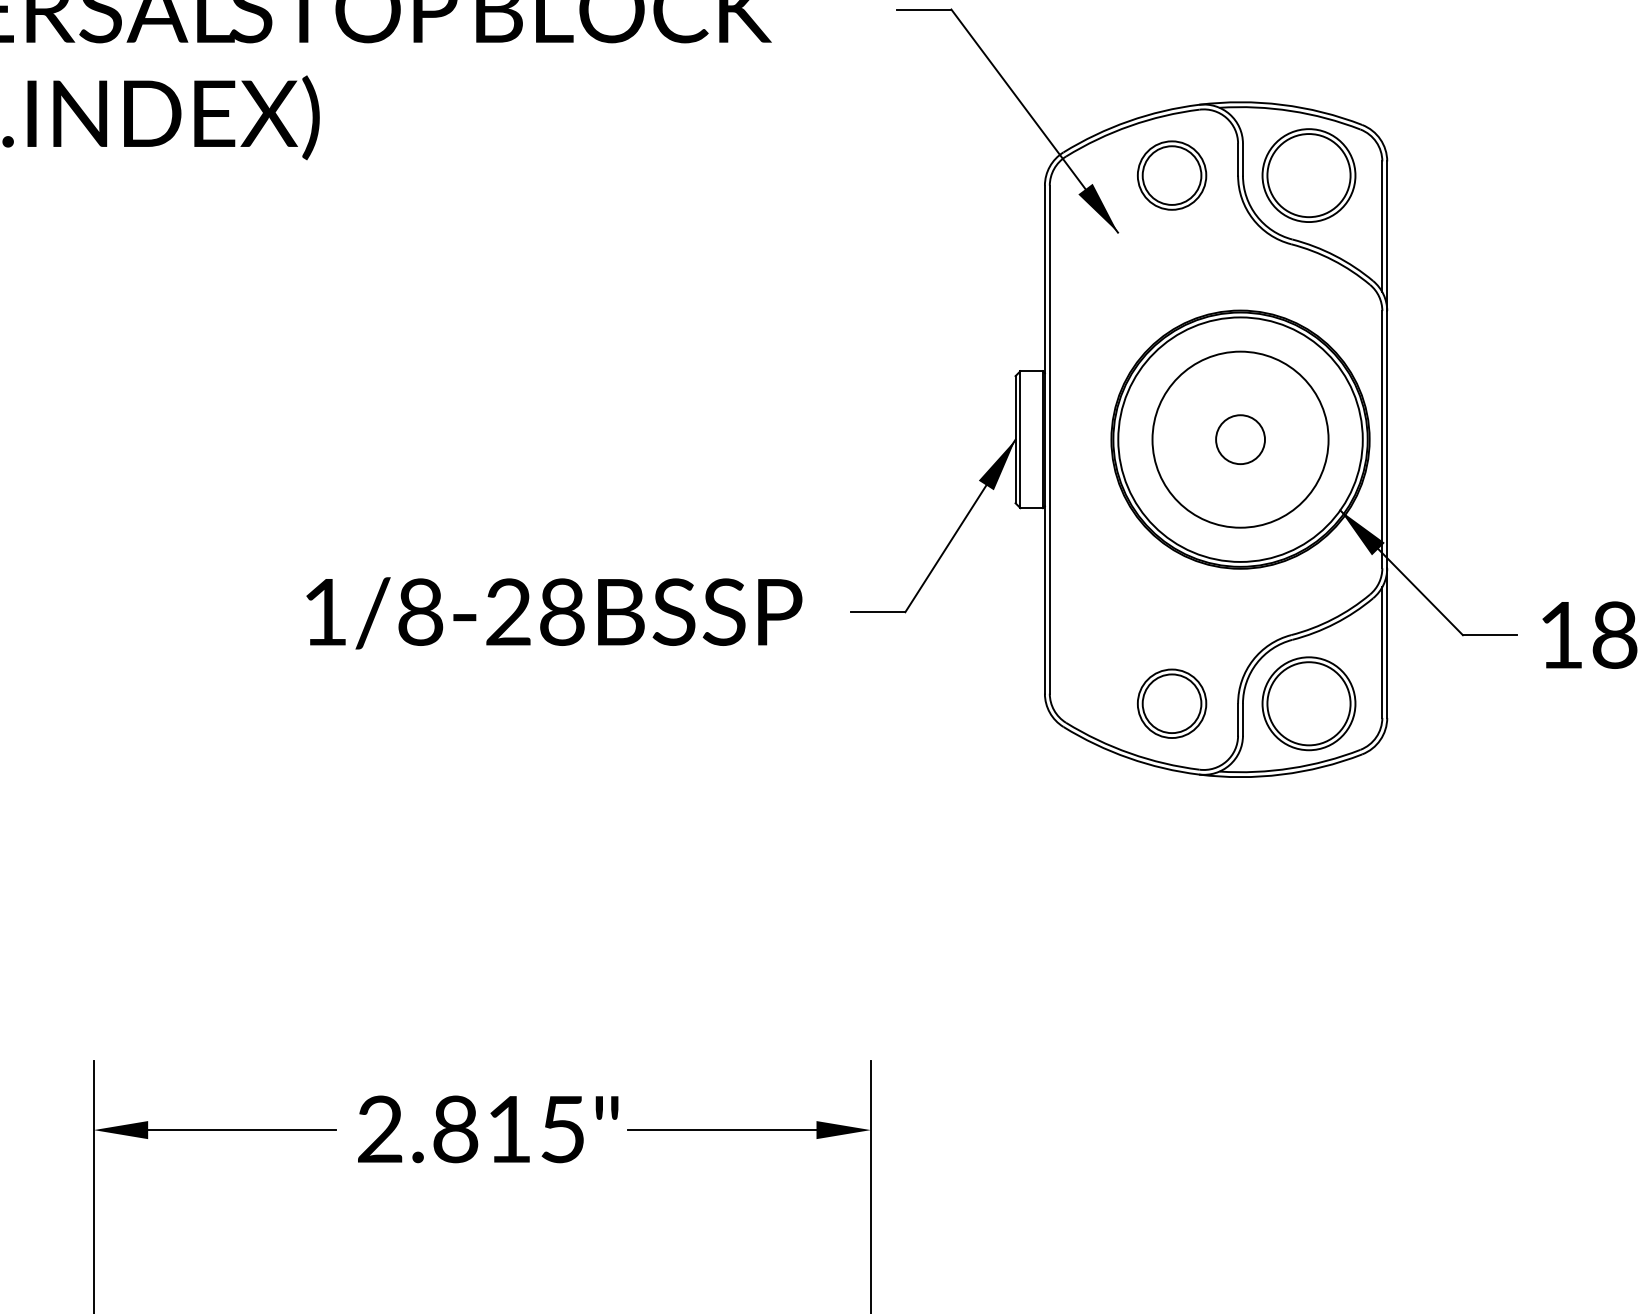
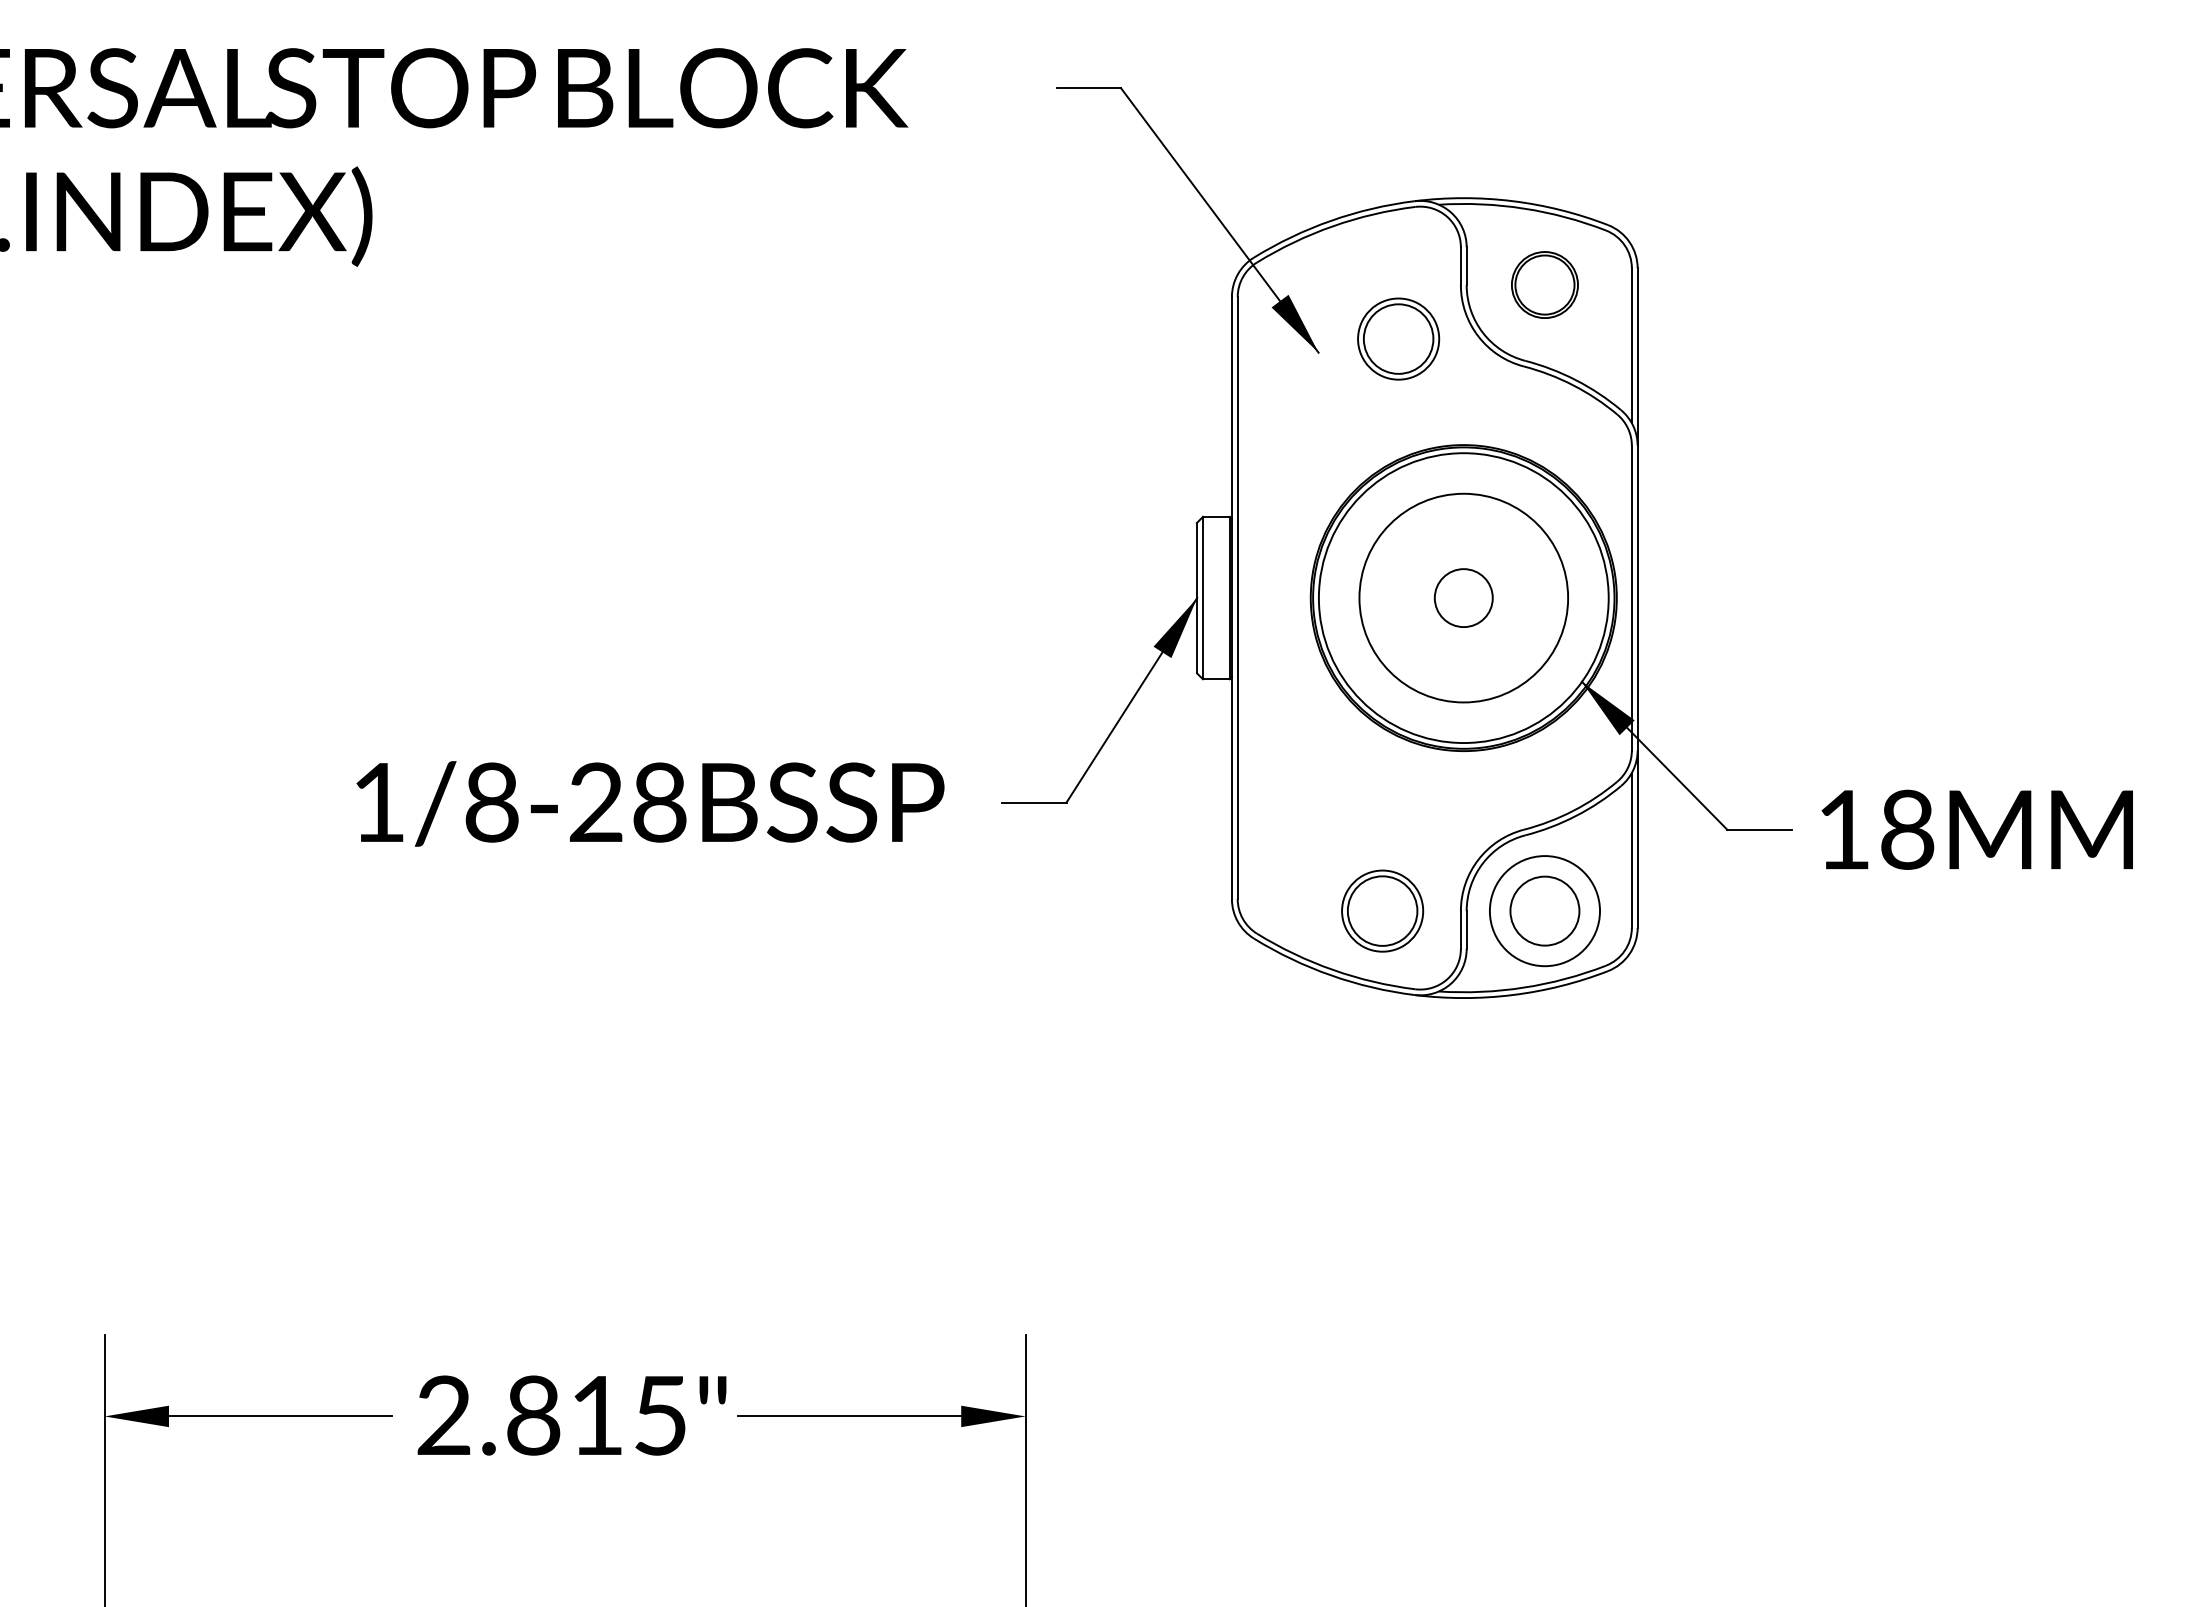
part: (1171, 175) -> (1398, 338), moved
part: (1308, 175) -> (1544, 284), size x0.6
circle: (1308, 703) -> (1544, 910), size x0.7

